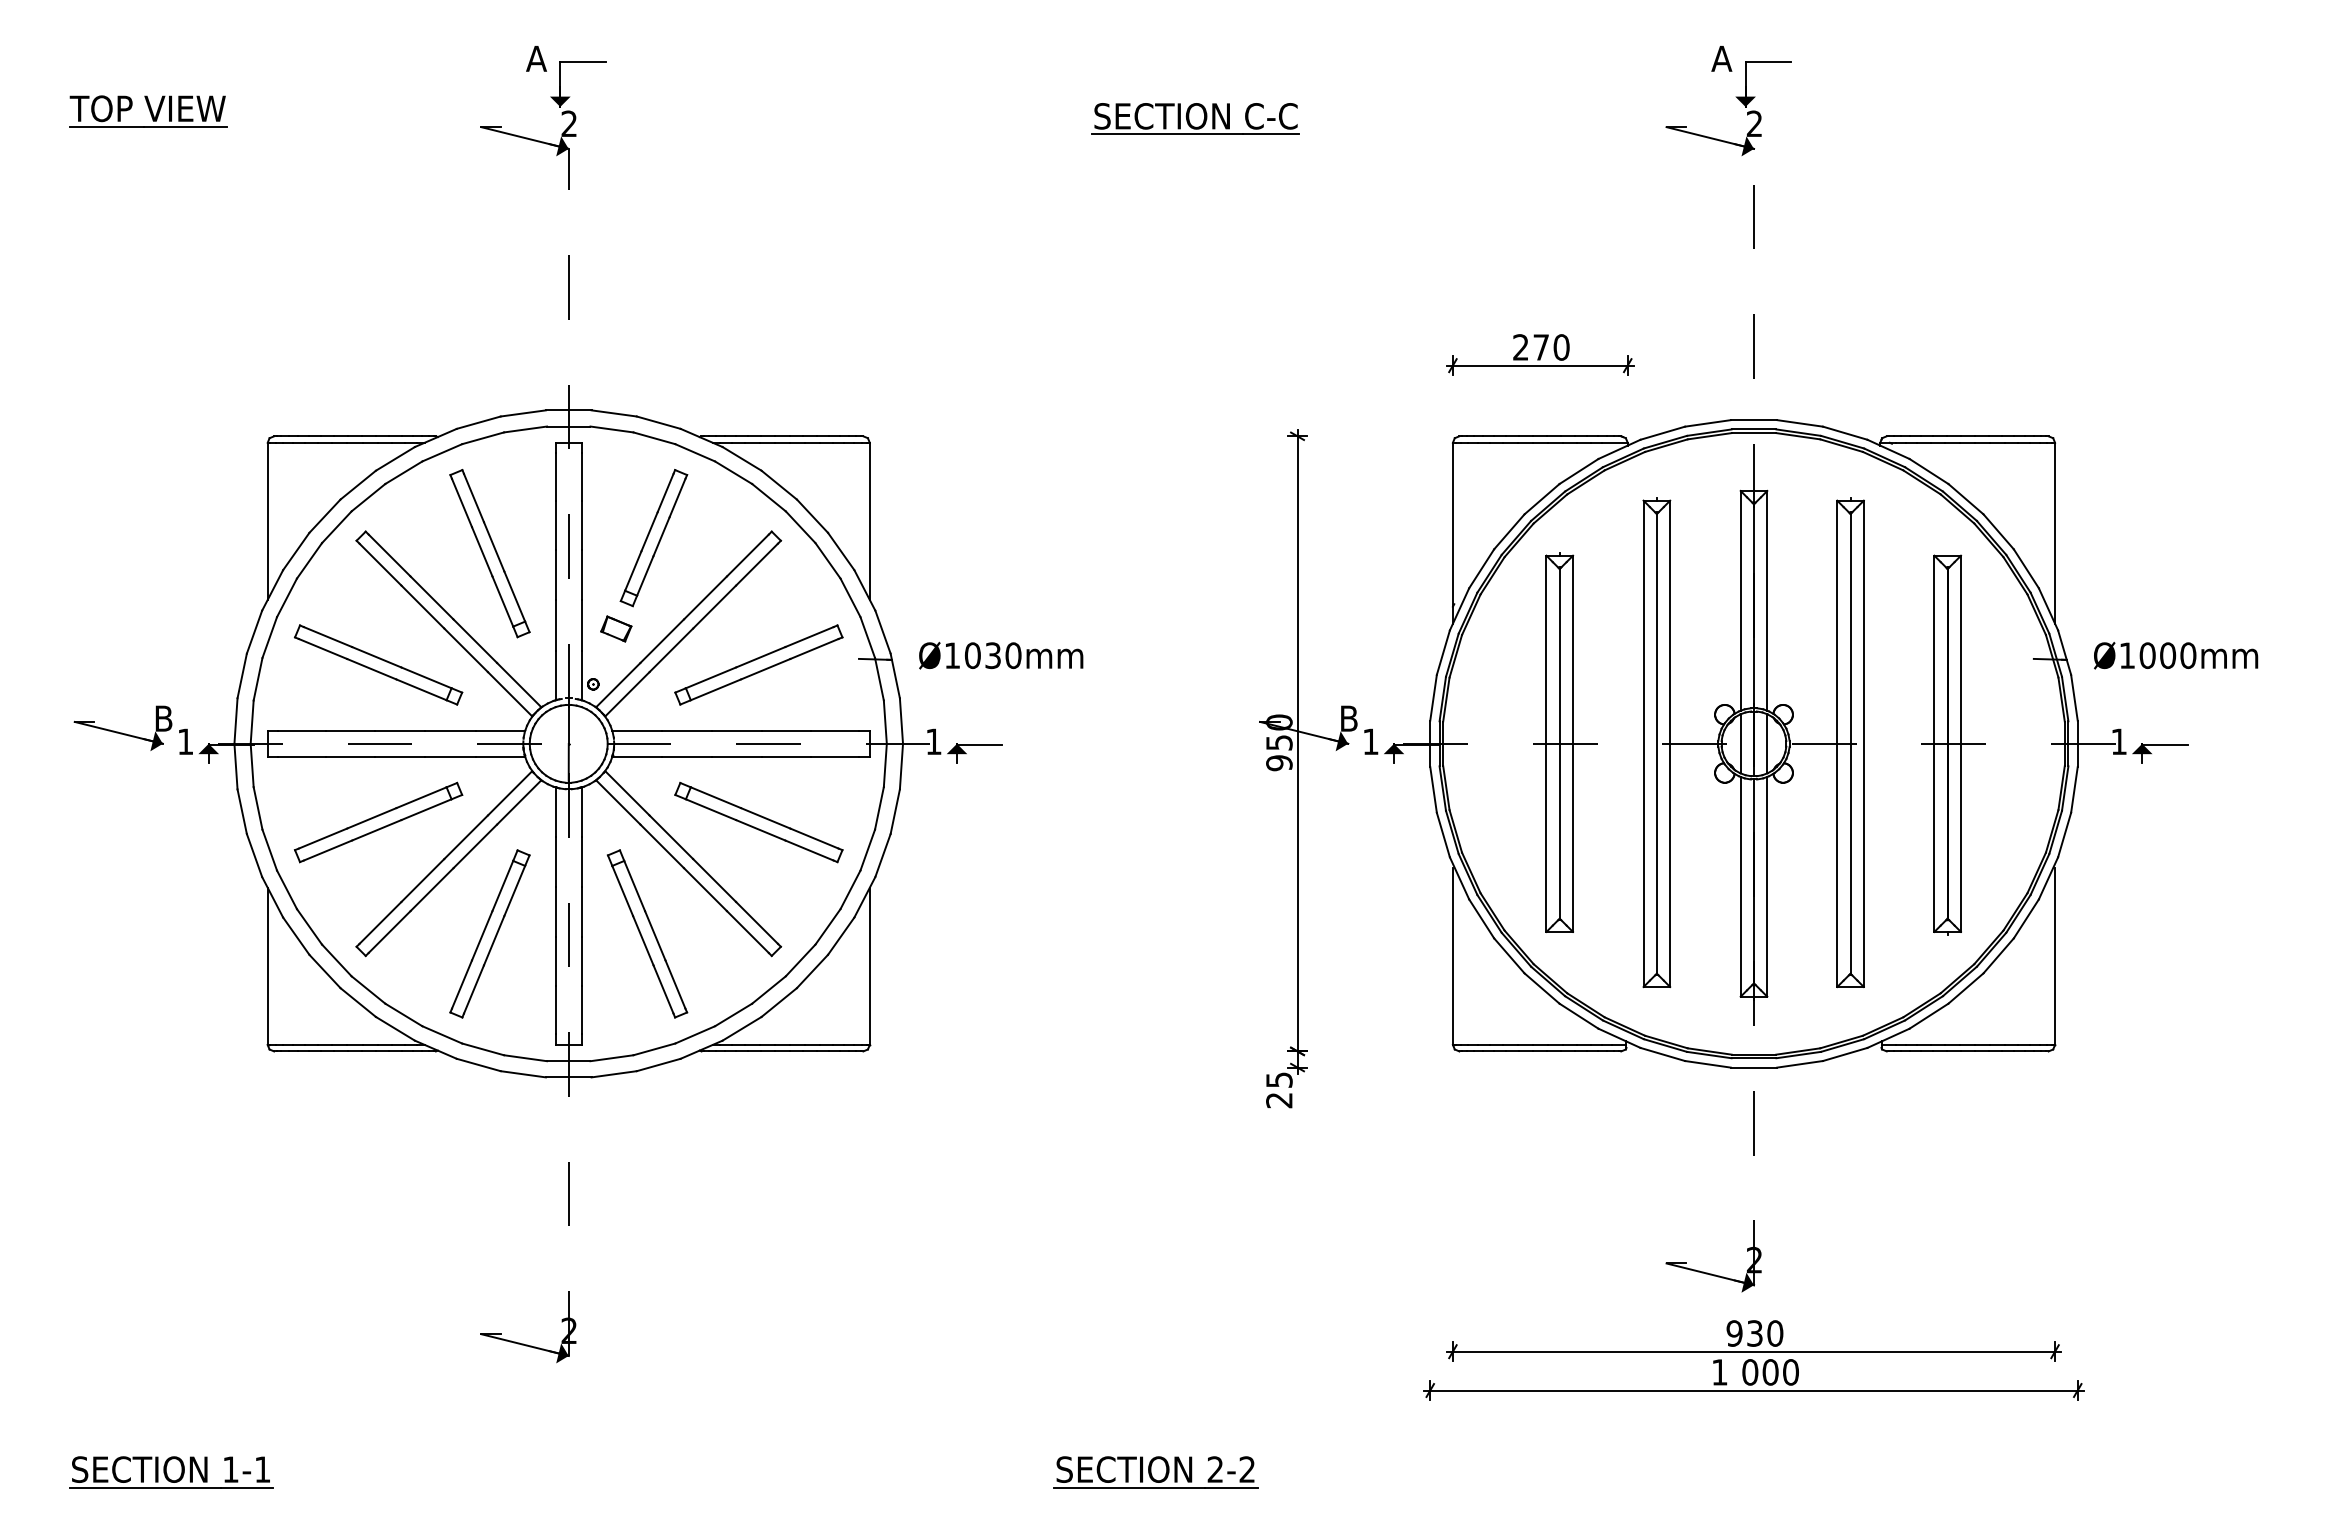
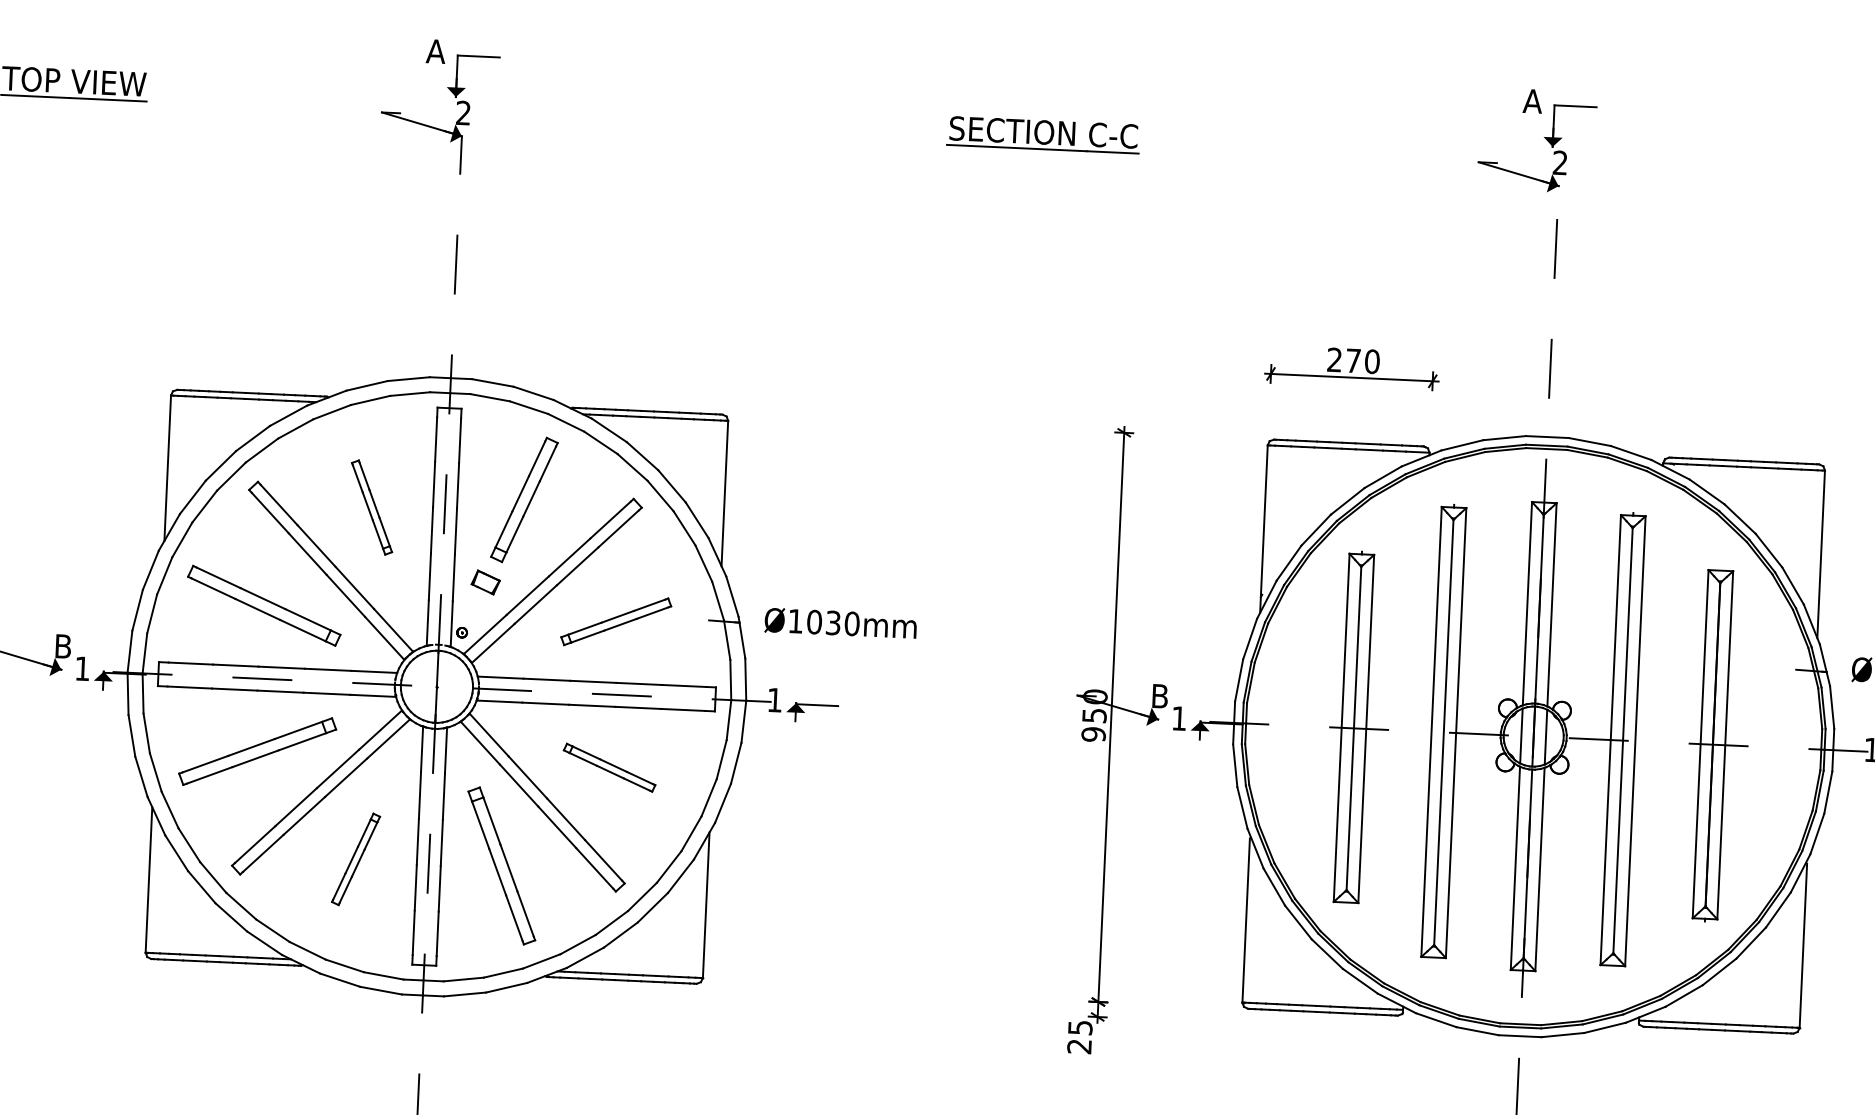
part: (489, 553) -> (371, 507), size x0.6
part: (758, 664) -> (615, 621), size x0.7
part: (758, 822) -> (609, 767), size x0.6
part: (489, 933) -> (355, 858), size x0.6

